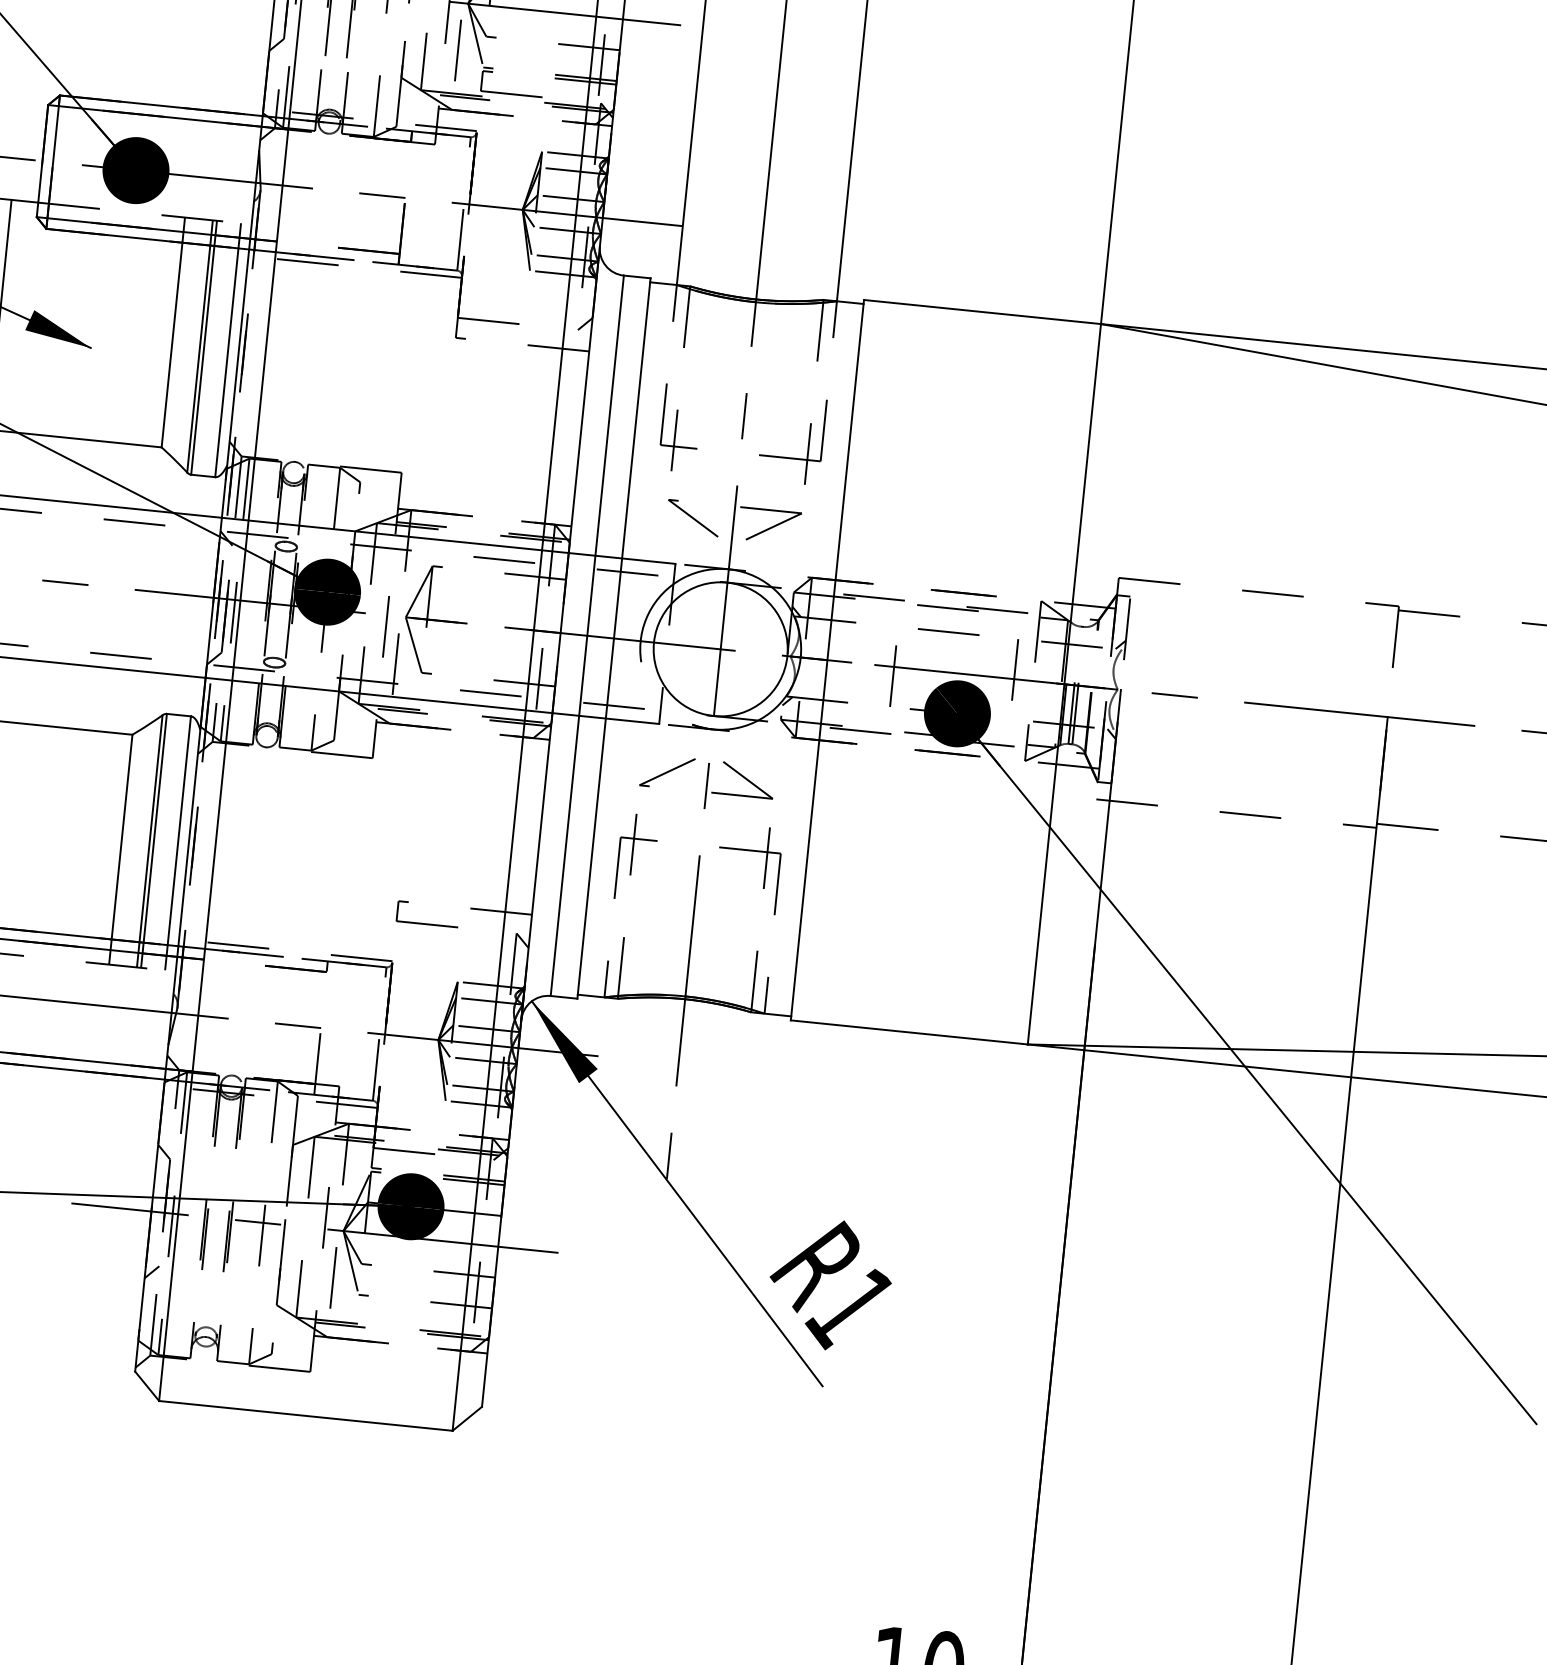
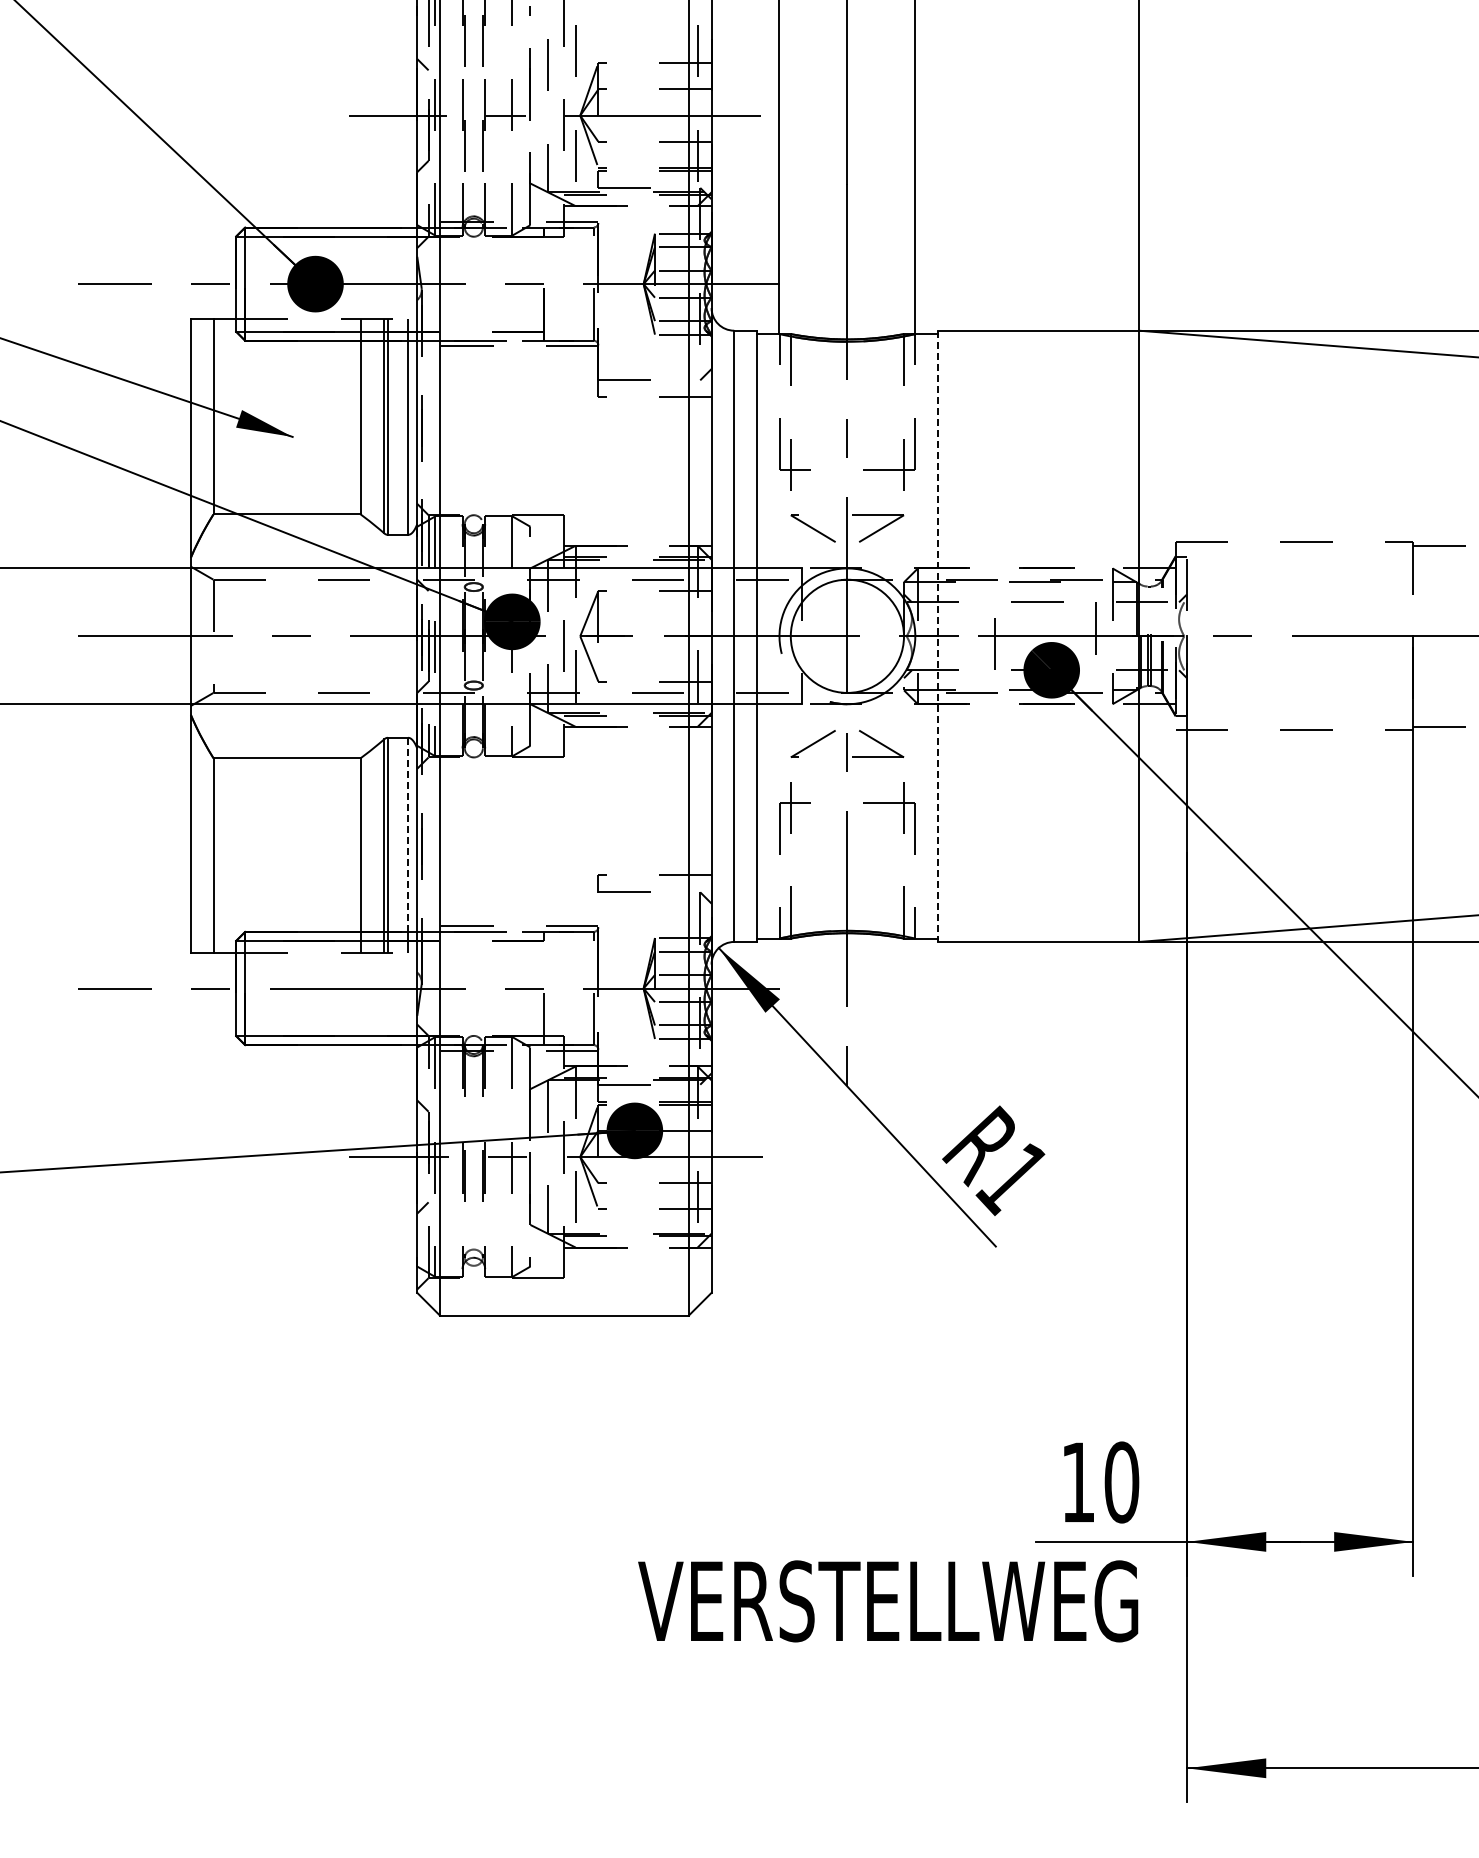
line: (826, 660) -> (937, 636), solid -> dashed
line: (179, 831) -> (408, 835), solid -> dashed

